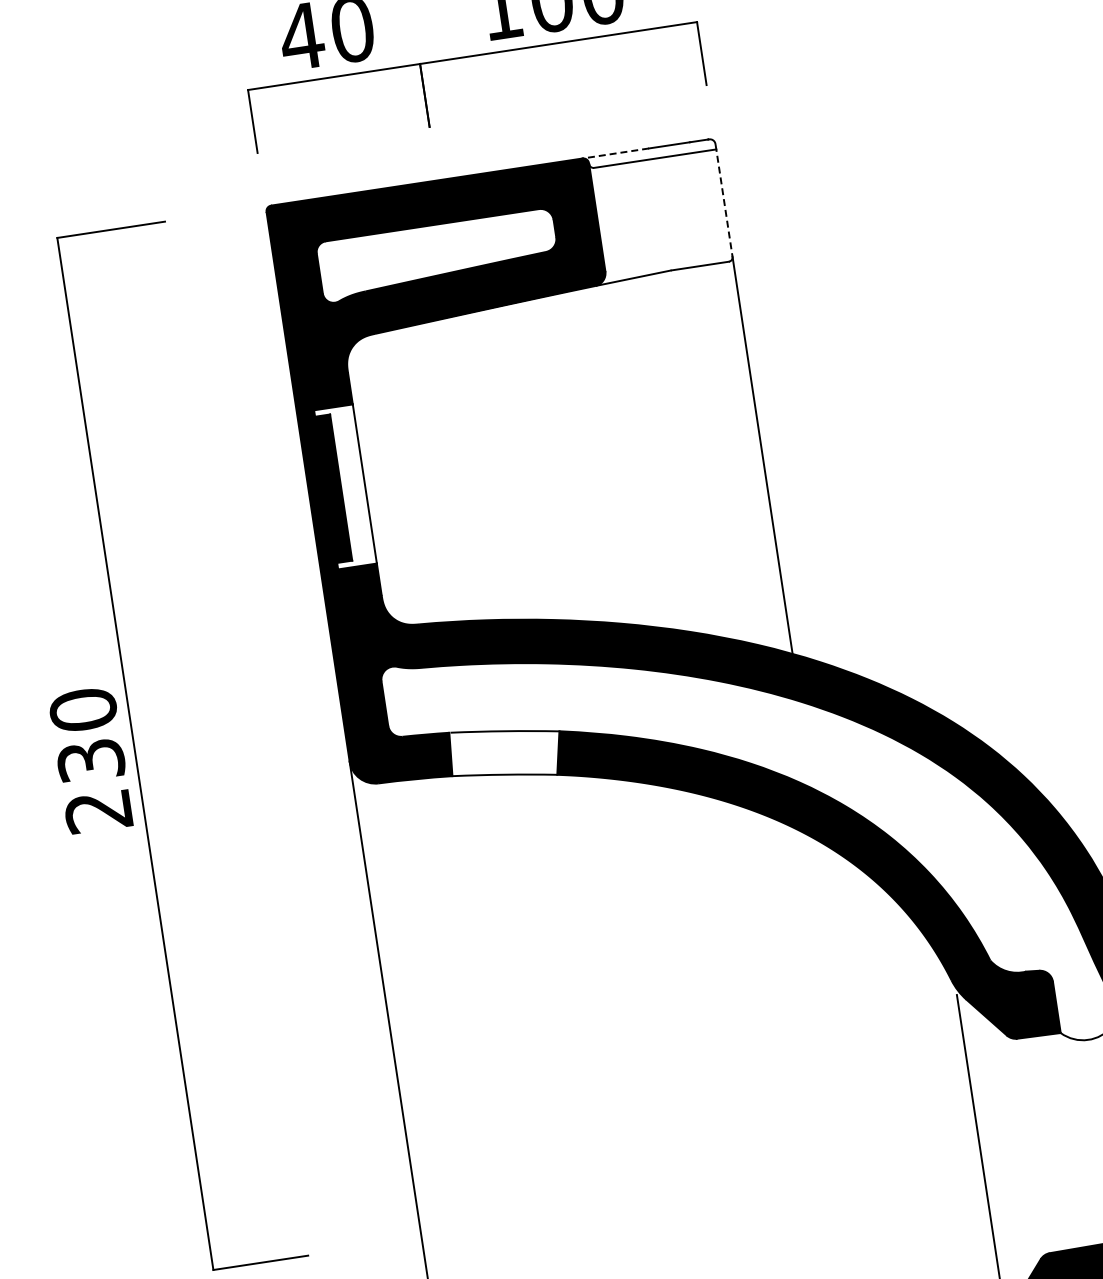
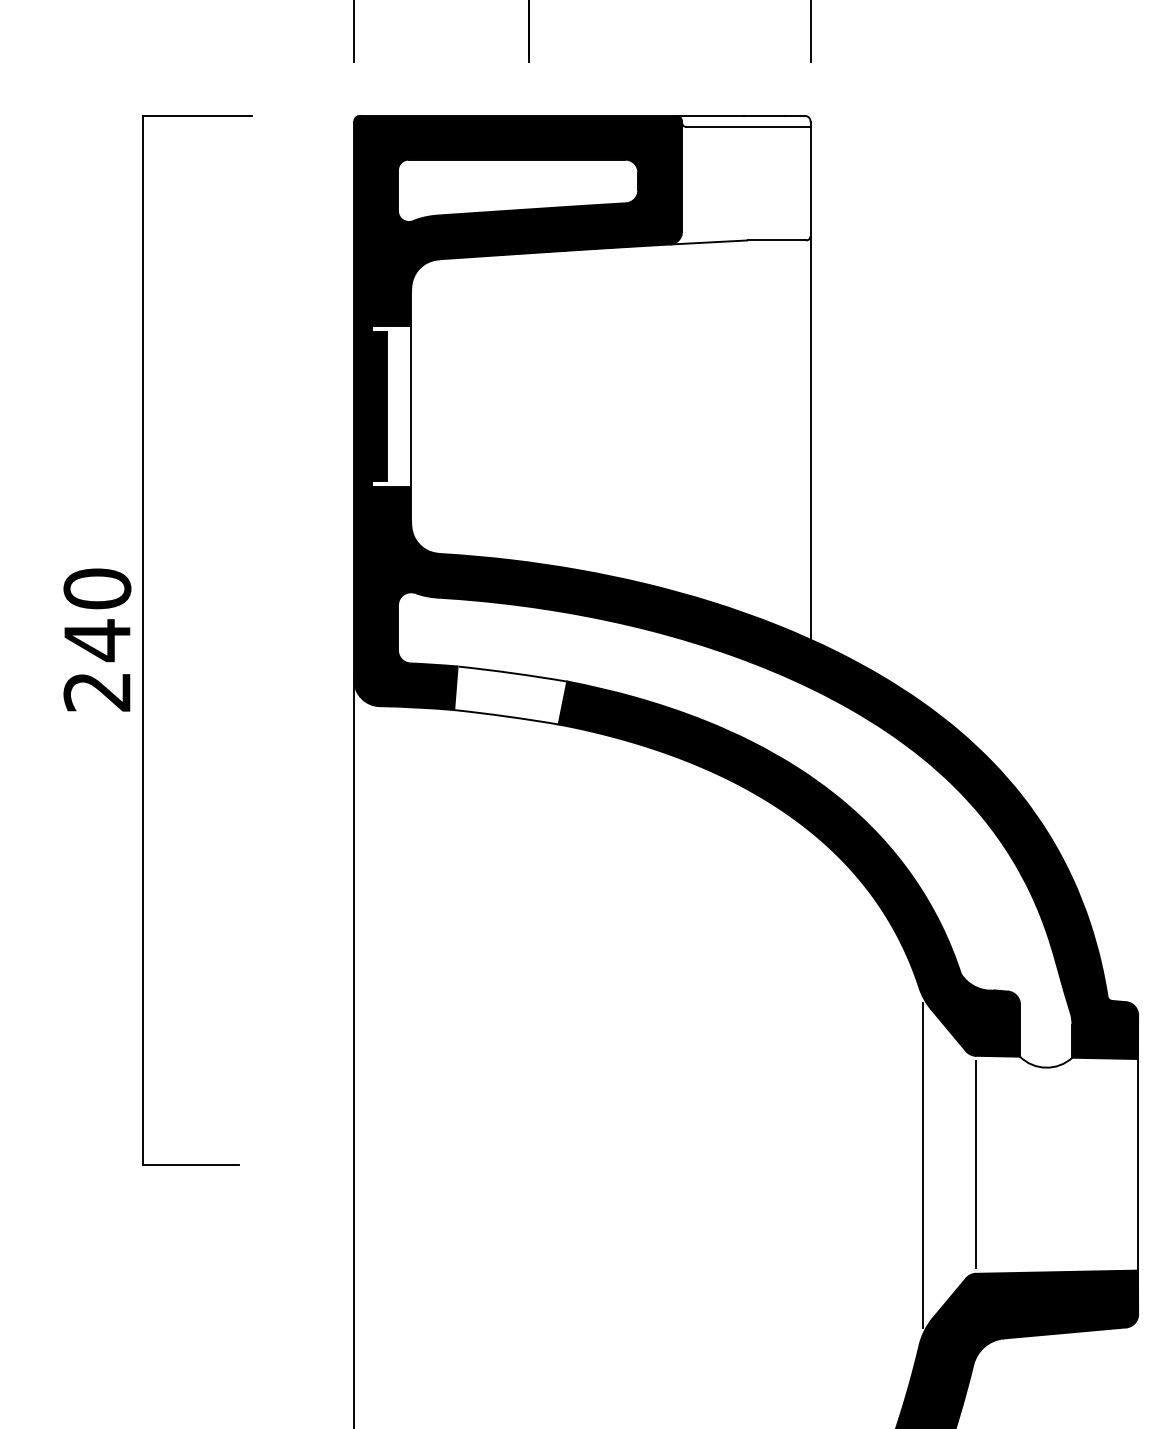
line: (615, 153) -> (709, 115), dashed -> solid
line: (724, 201) -> (810, 179), dashed -> solid
text: (91, 760) -> (97, 640), 230 -> 240
line: (1033, 1145) -> (976, 1164), added

